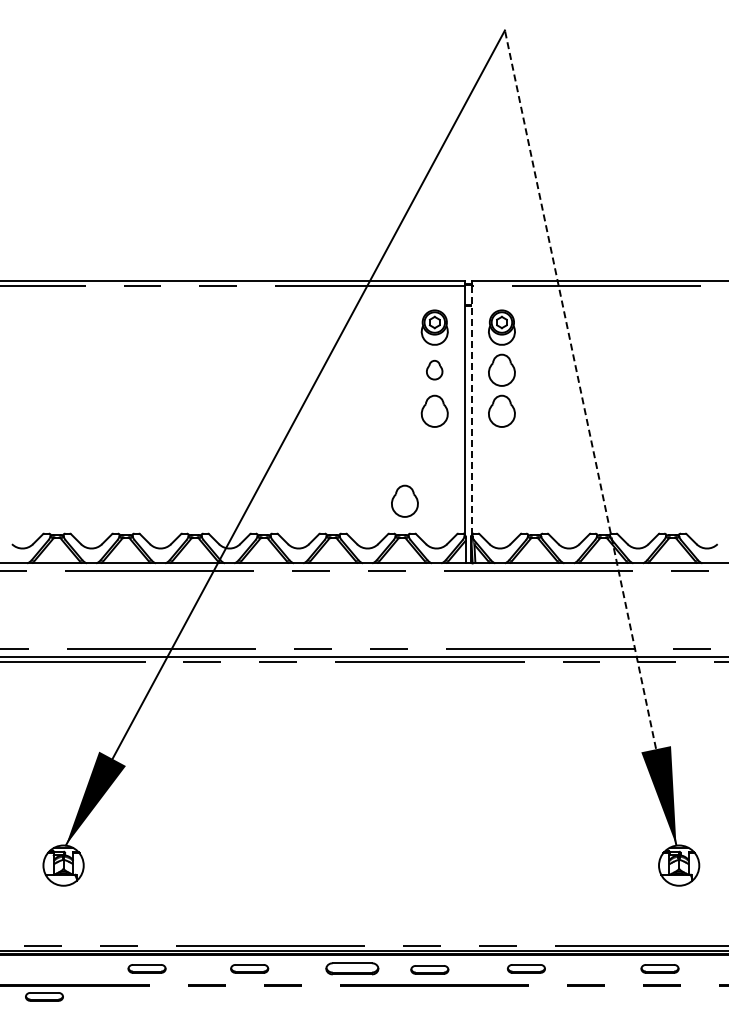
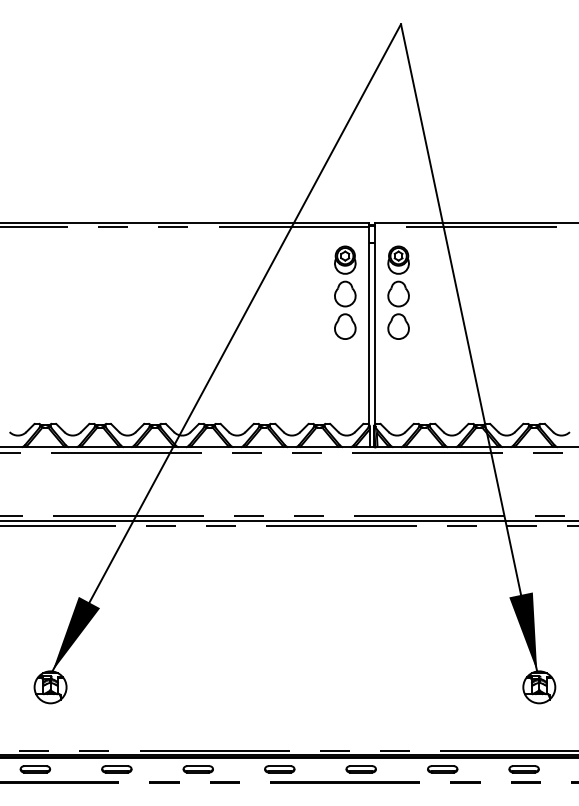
part: (434, 369) -> (345, 293), size x1.67
line: (472, 410) -> (375, 325), dashed -> solid
line: (590, 438) -> (468, 348), dashed -> solid
part: (404, 500) -> (321, 397), removed
part: (351, 968) -> (279, 769), size x0.71
part: (526, 968) -> (442, 769), moved
part: (429, 969) -> (360, 769), moved
part: (44, 996) -> (35, 769), moved

